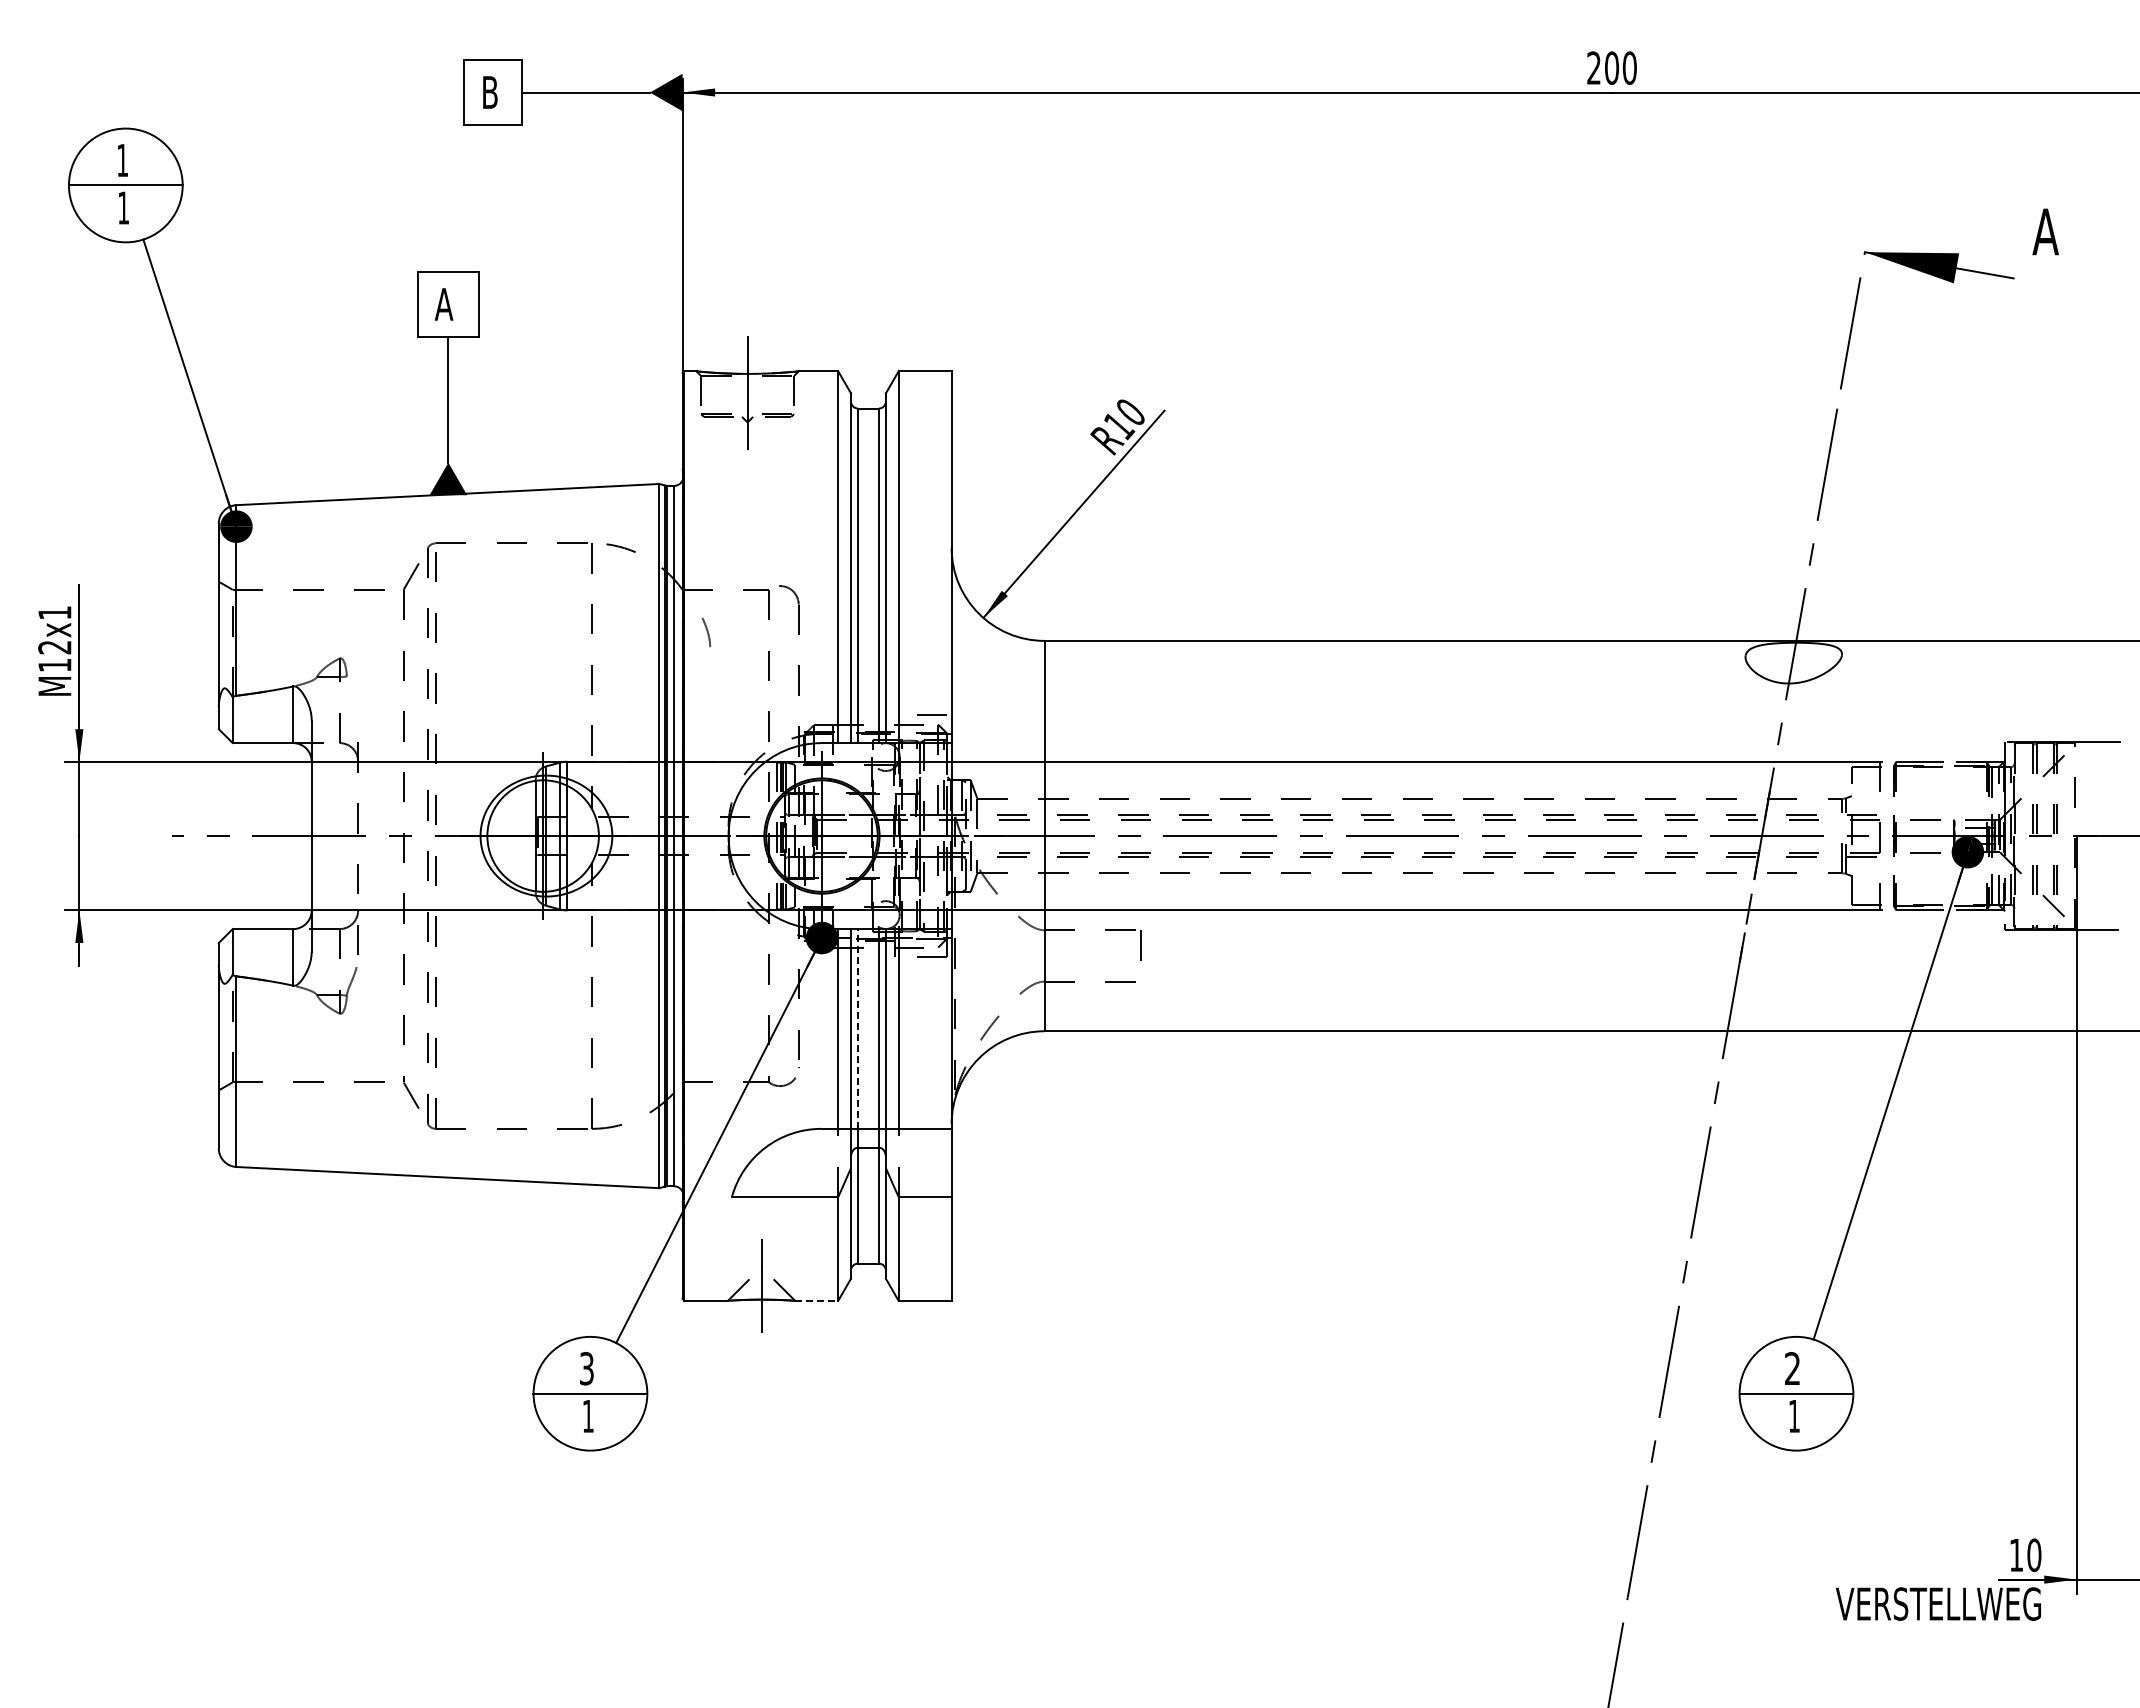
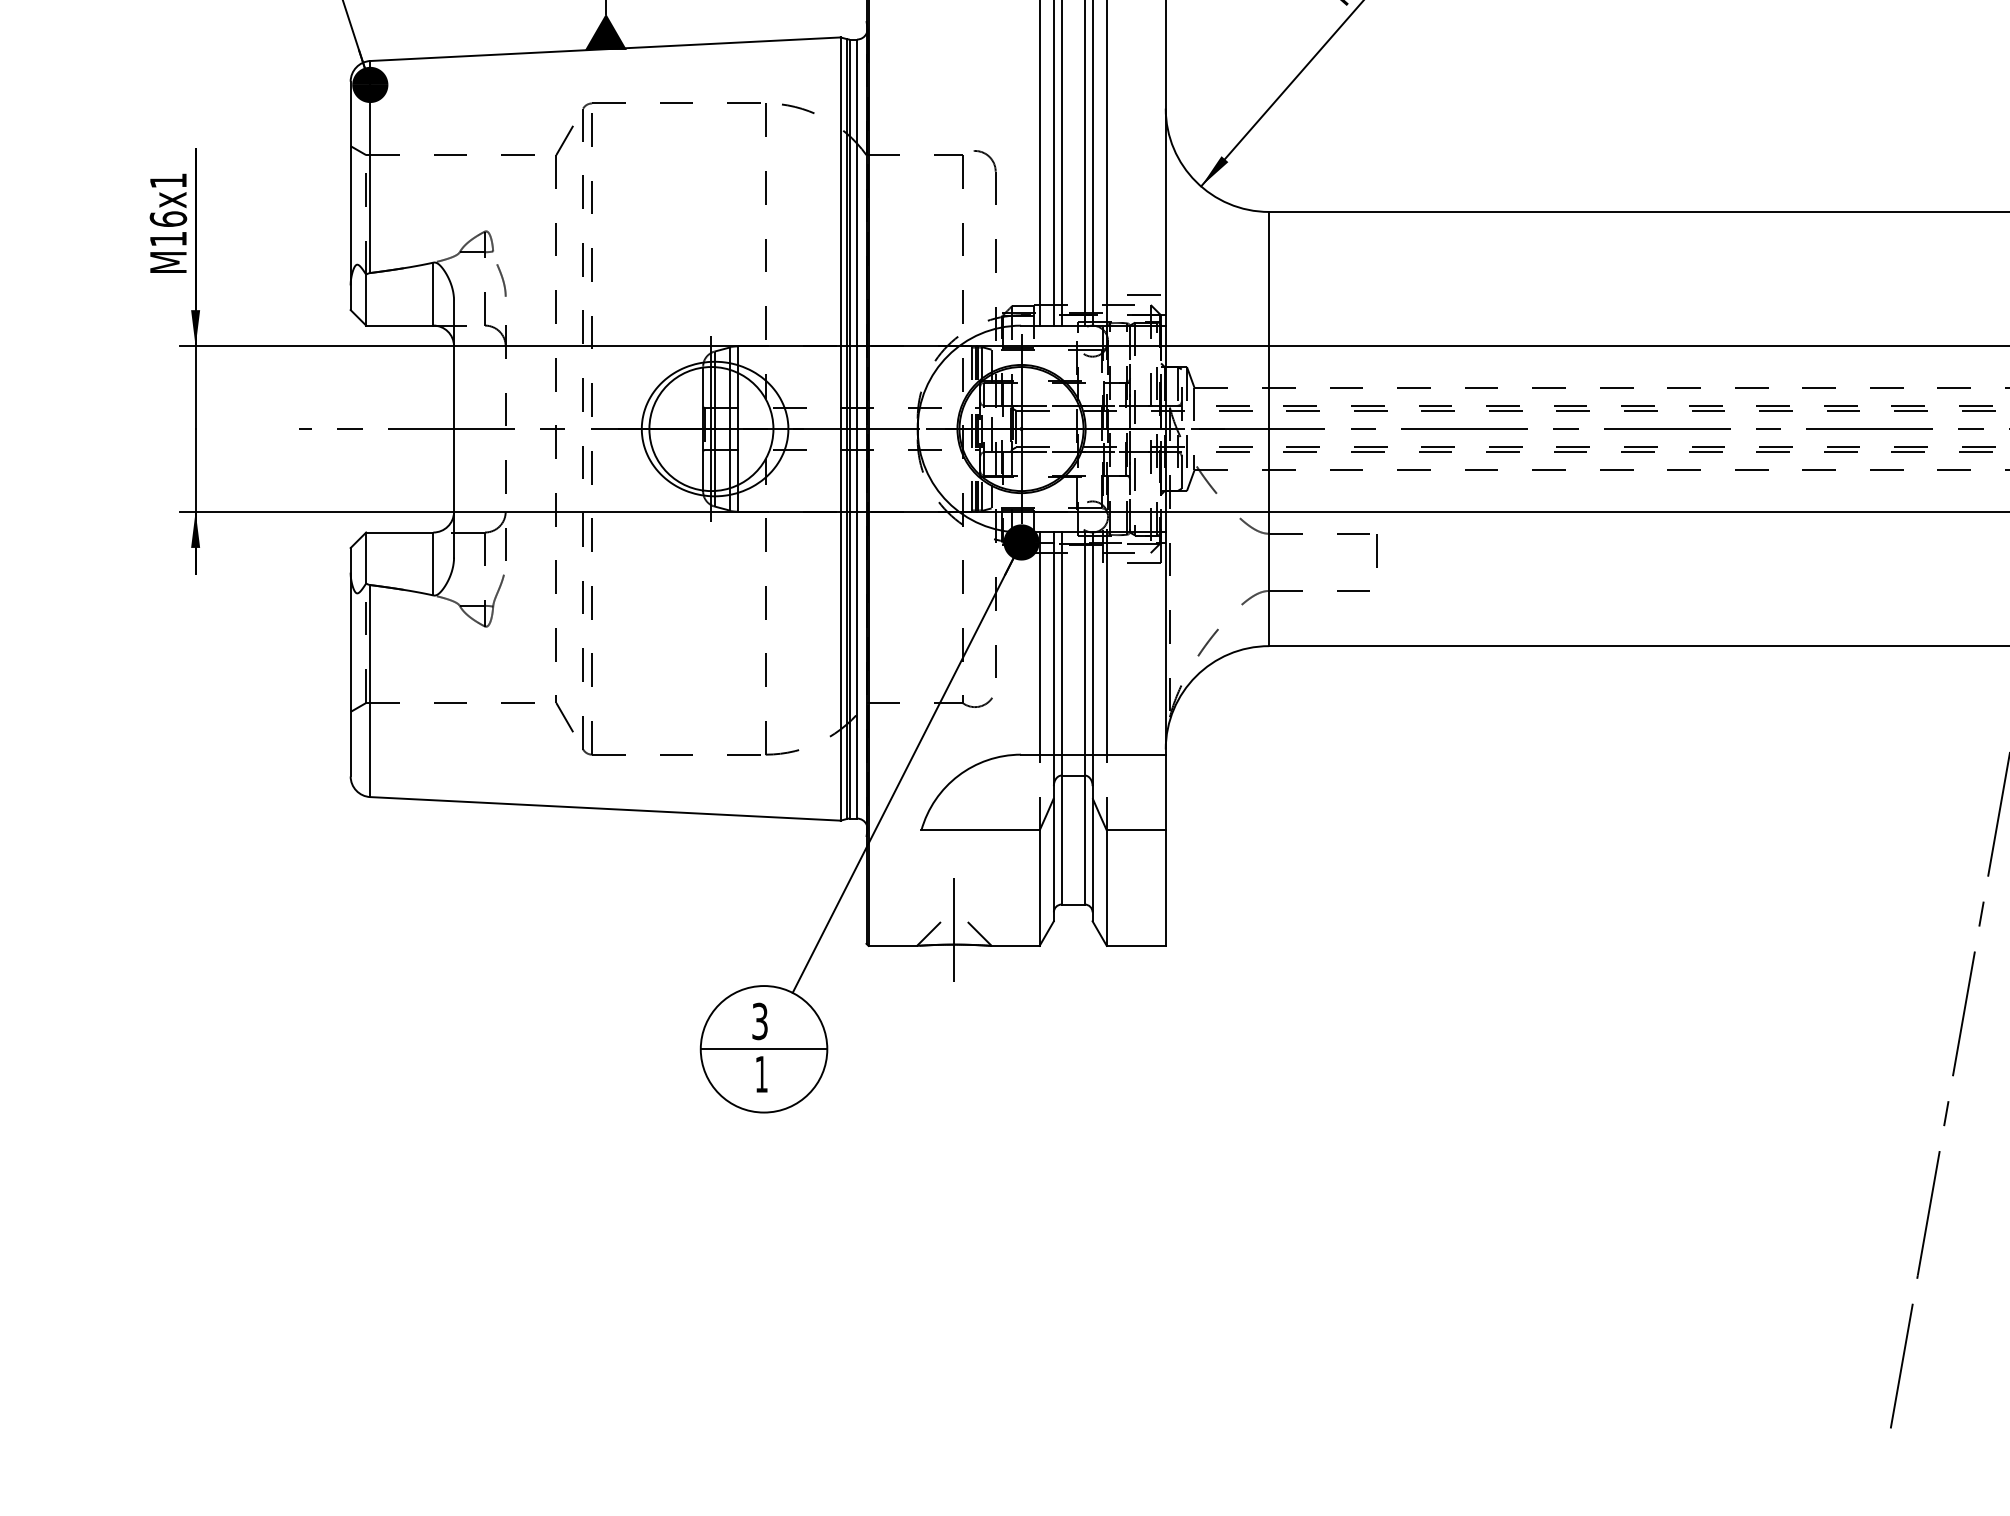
curve: (706, 631) -> (501, 279), moved
text: (54, 647) -> (167, 219), M12x1 -> M16x1
line: (858, 1028) -> (1062, 643), dashed -> solid
line: (816, 1300) -> (1015, 945), dashed -> solid

